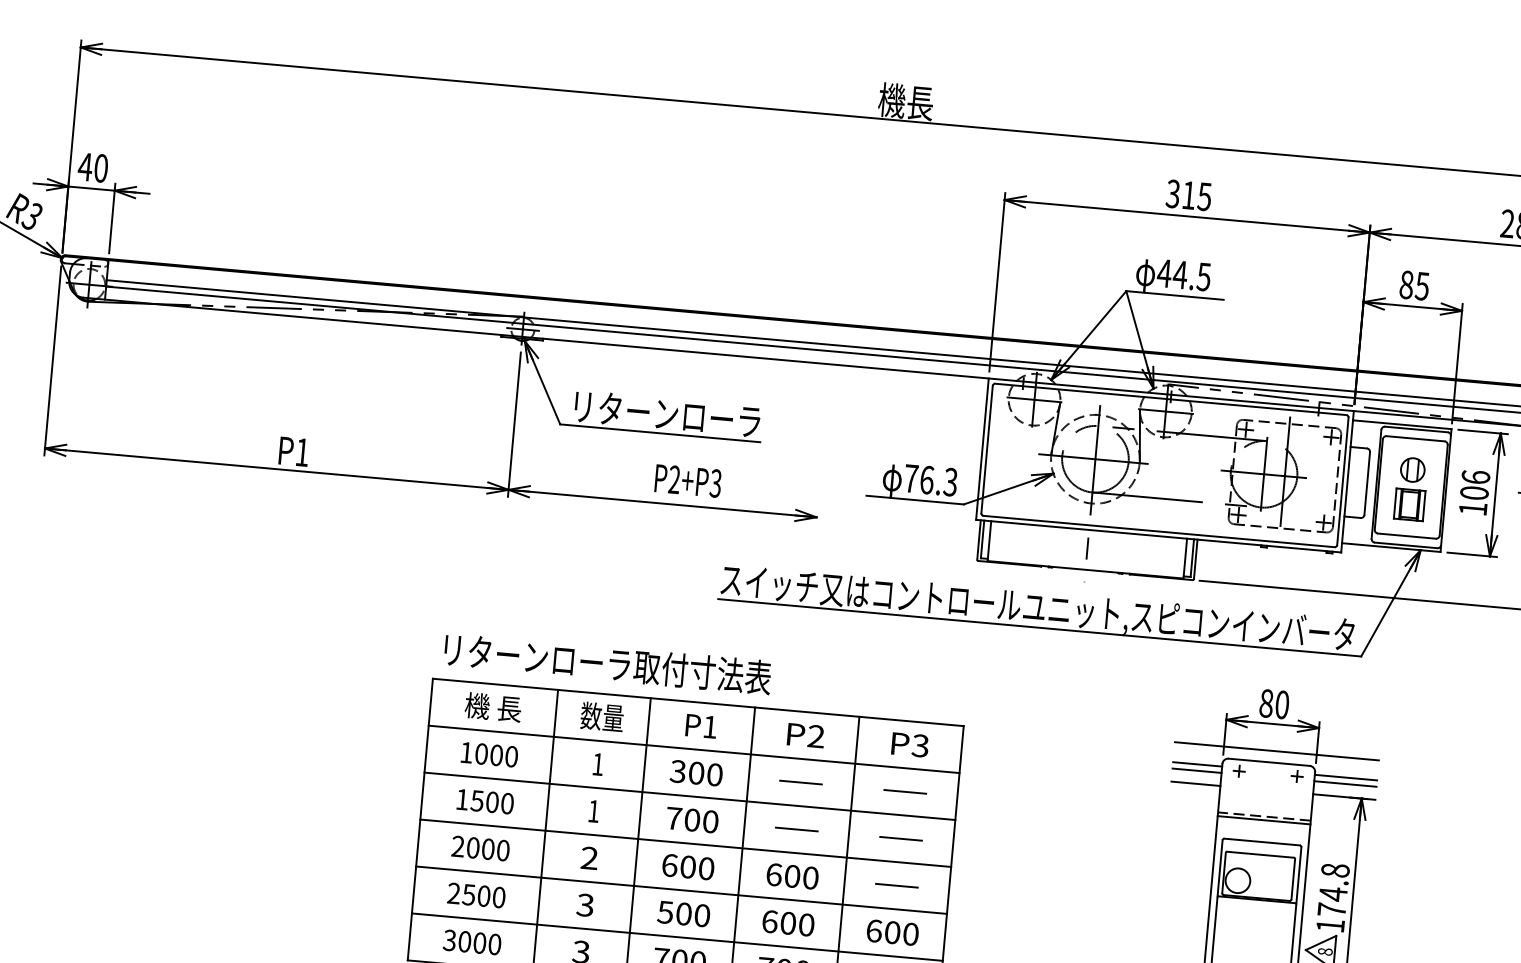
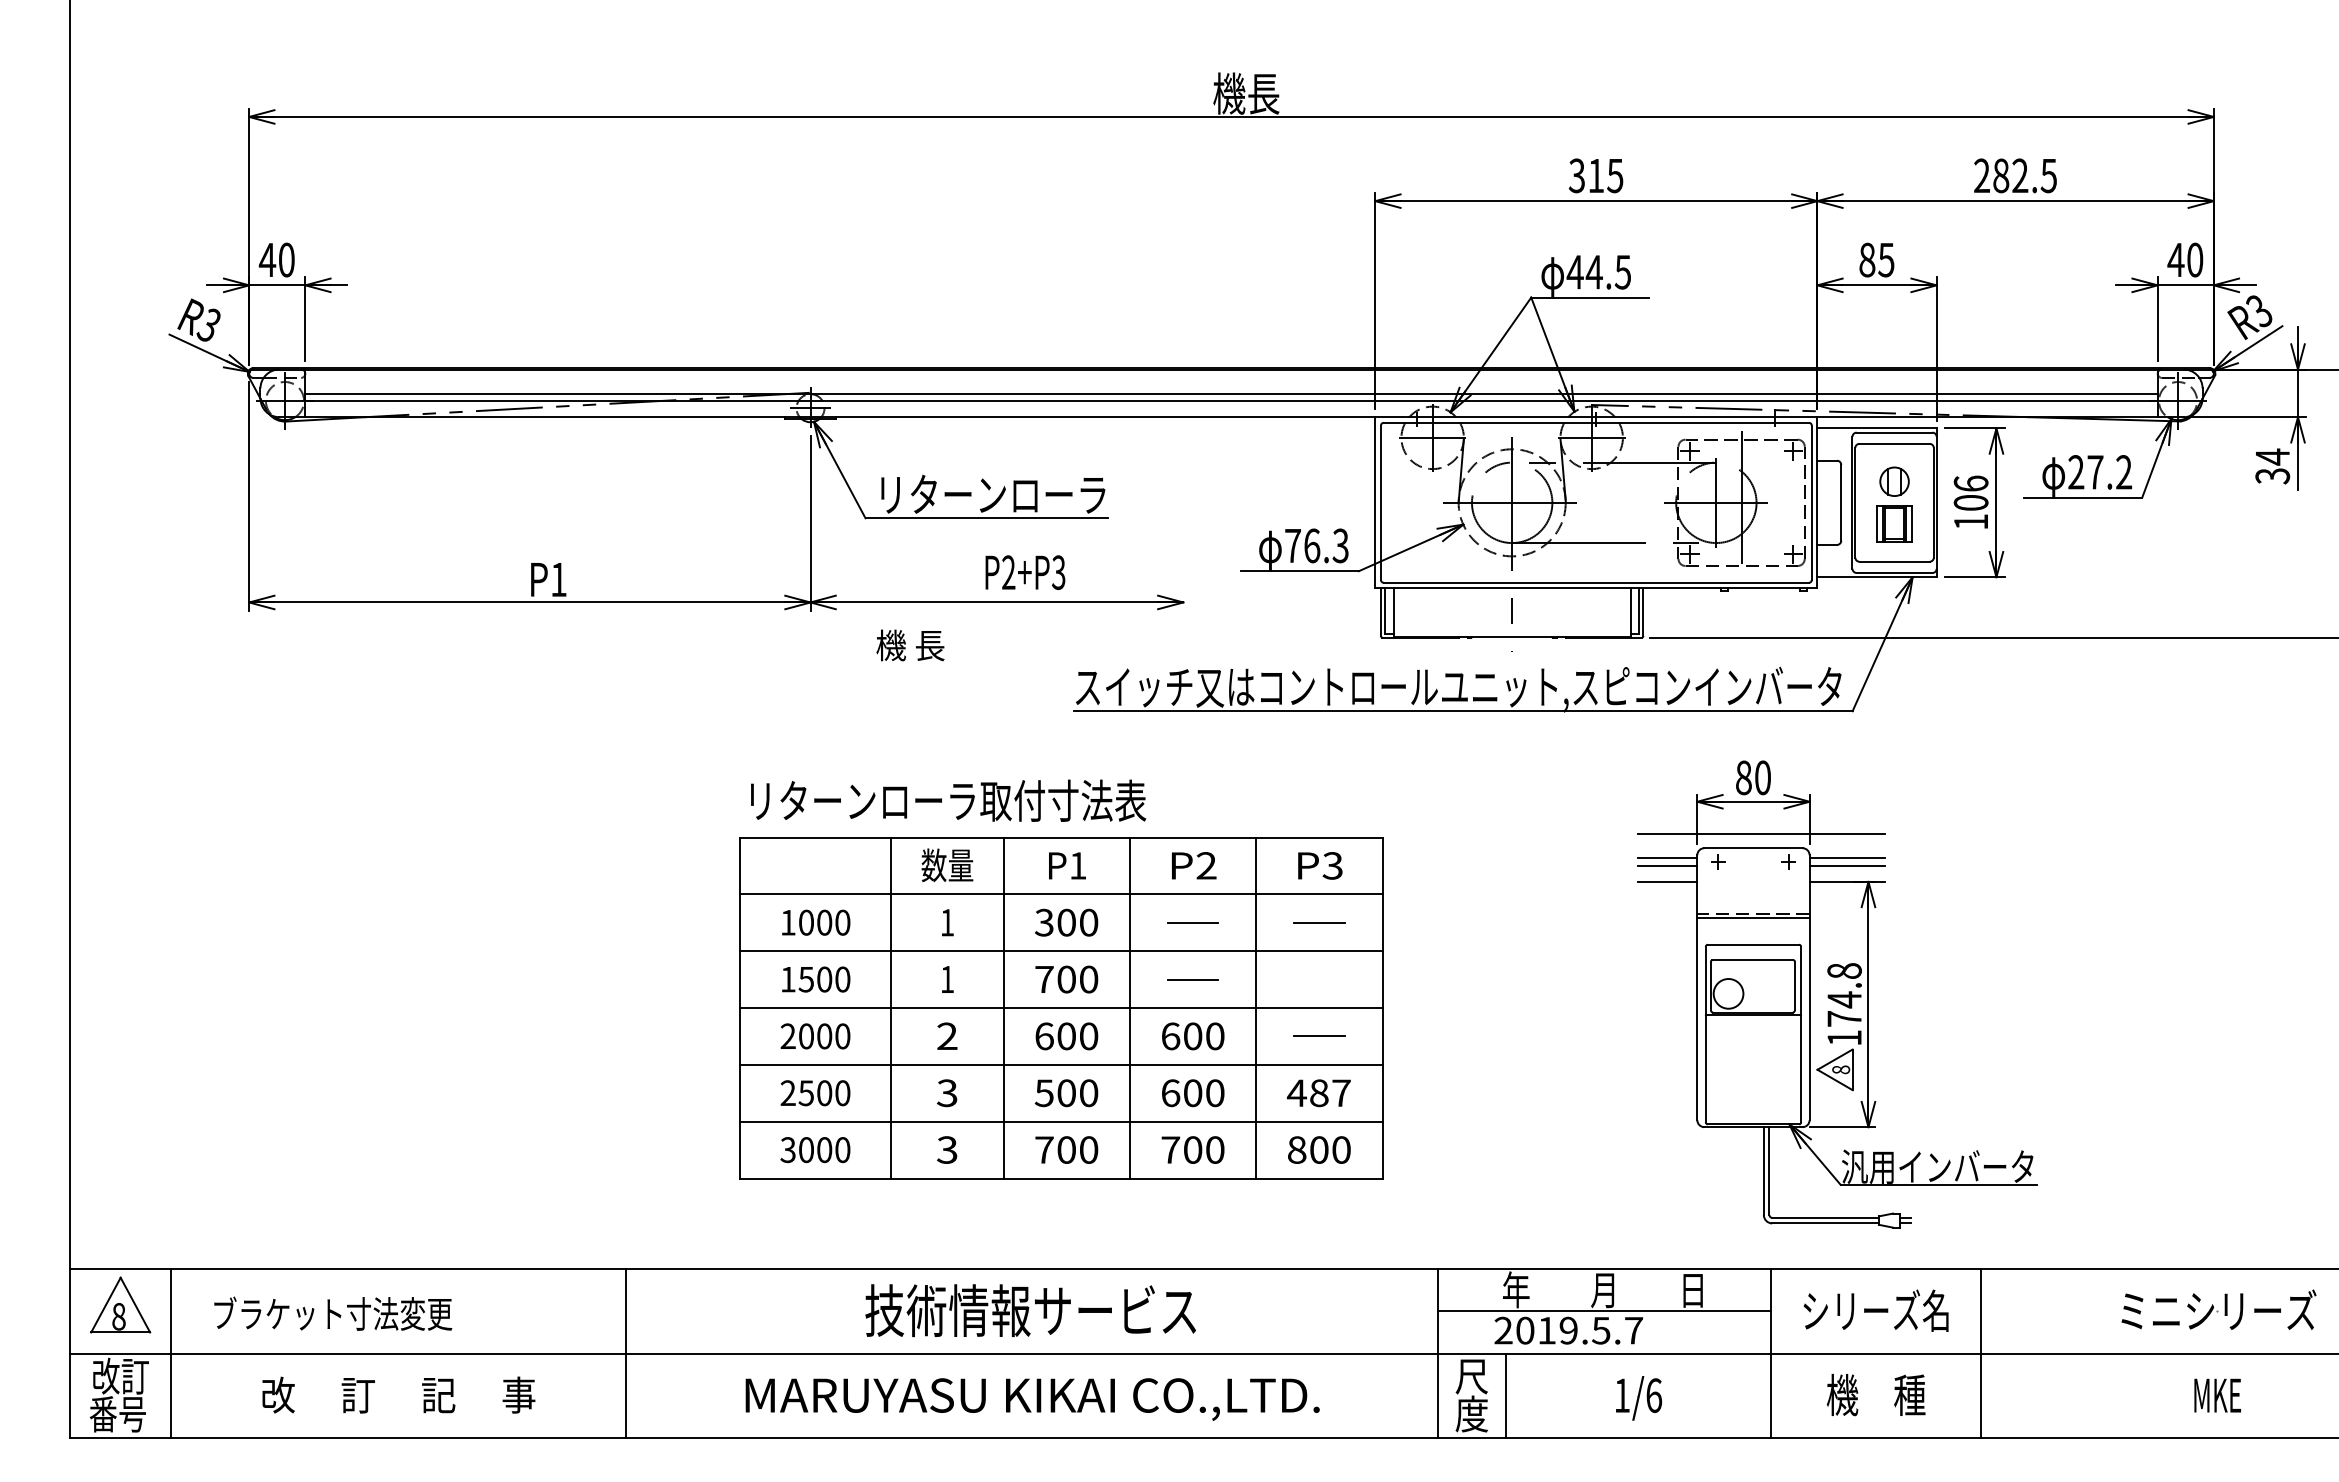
text: (493, 707) -> (910, 645), moved
line: (901, 838) -> (1319, 979), removed
text: (891, 932) -> (1318, 1093), 600 -> 487

